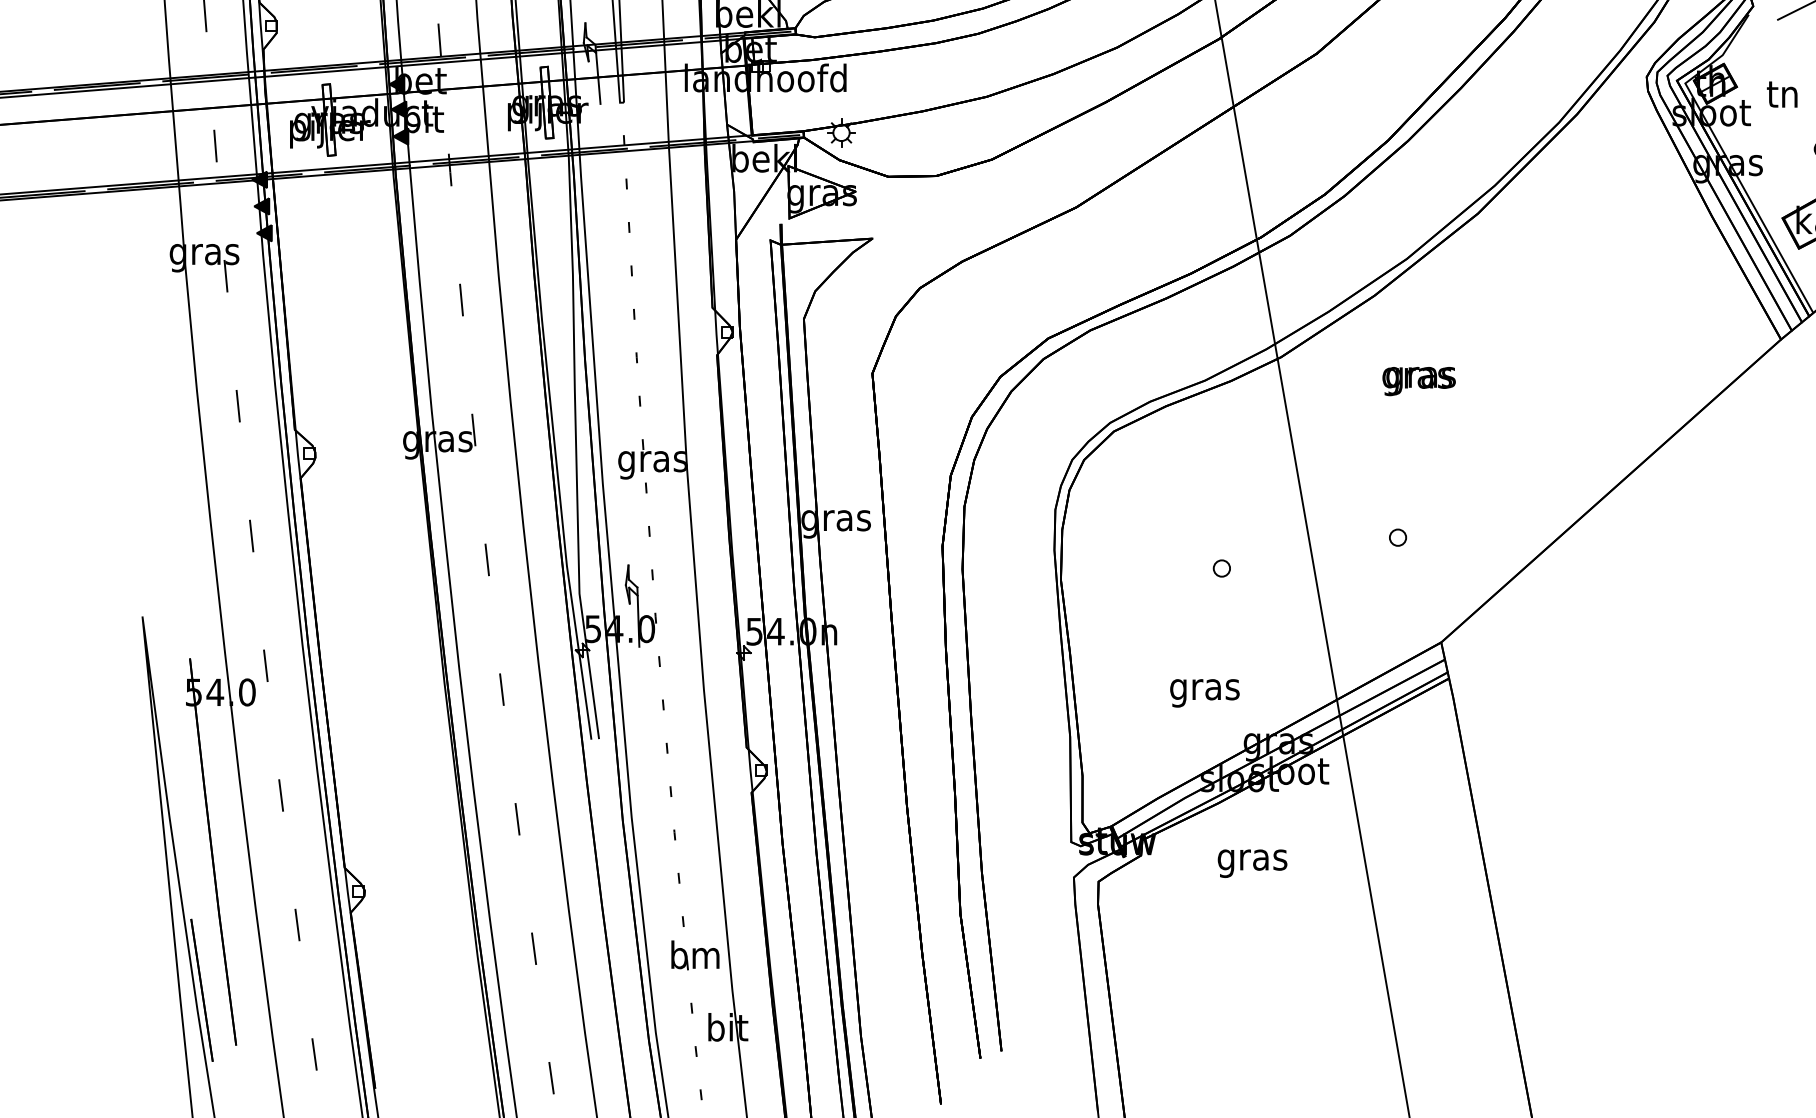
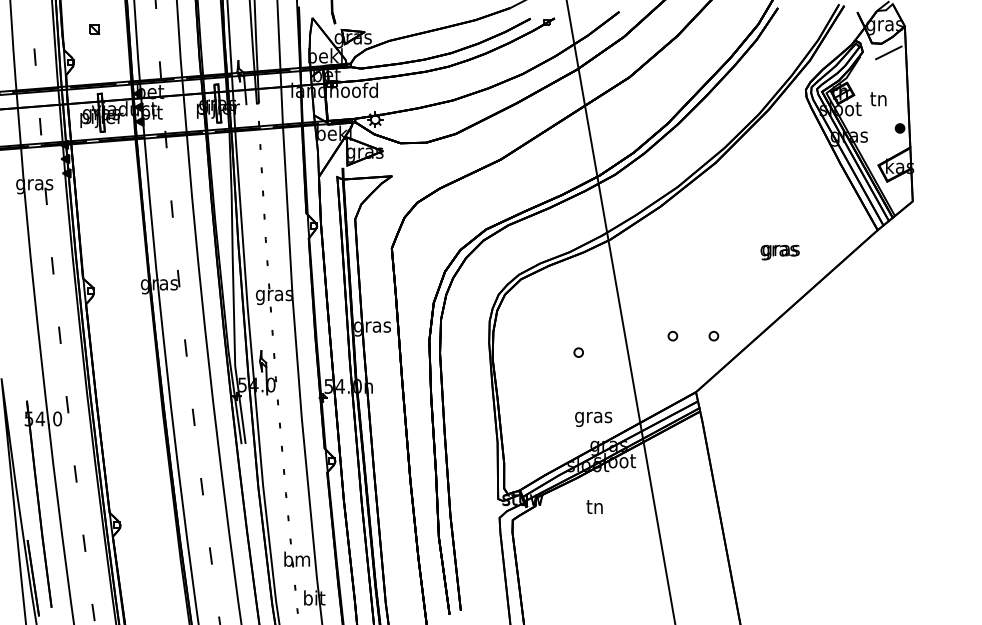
text: (1417, 381) -> (779, 252), moved
part: (1473, 538) -> (713, 336), added
text: (1204, 691) -> (593, 418), moved
text: (1251, 861) -> (594, 509), gras -> tn

